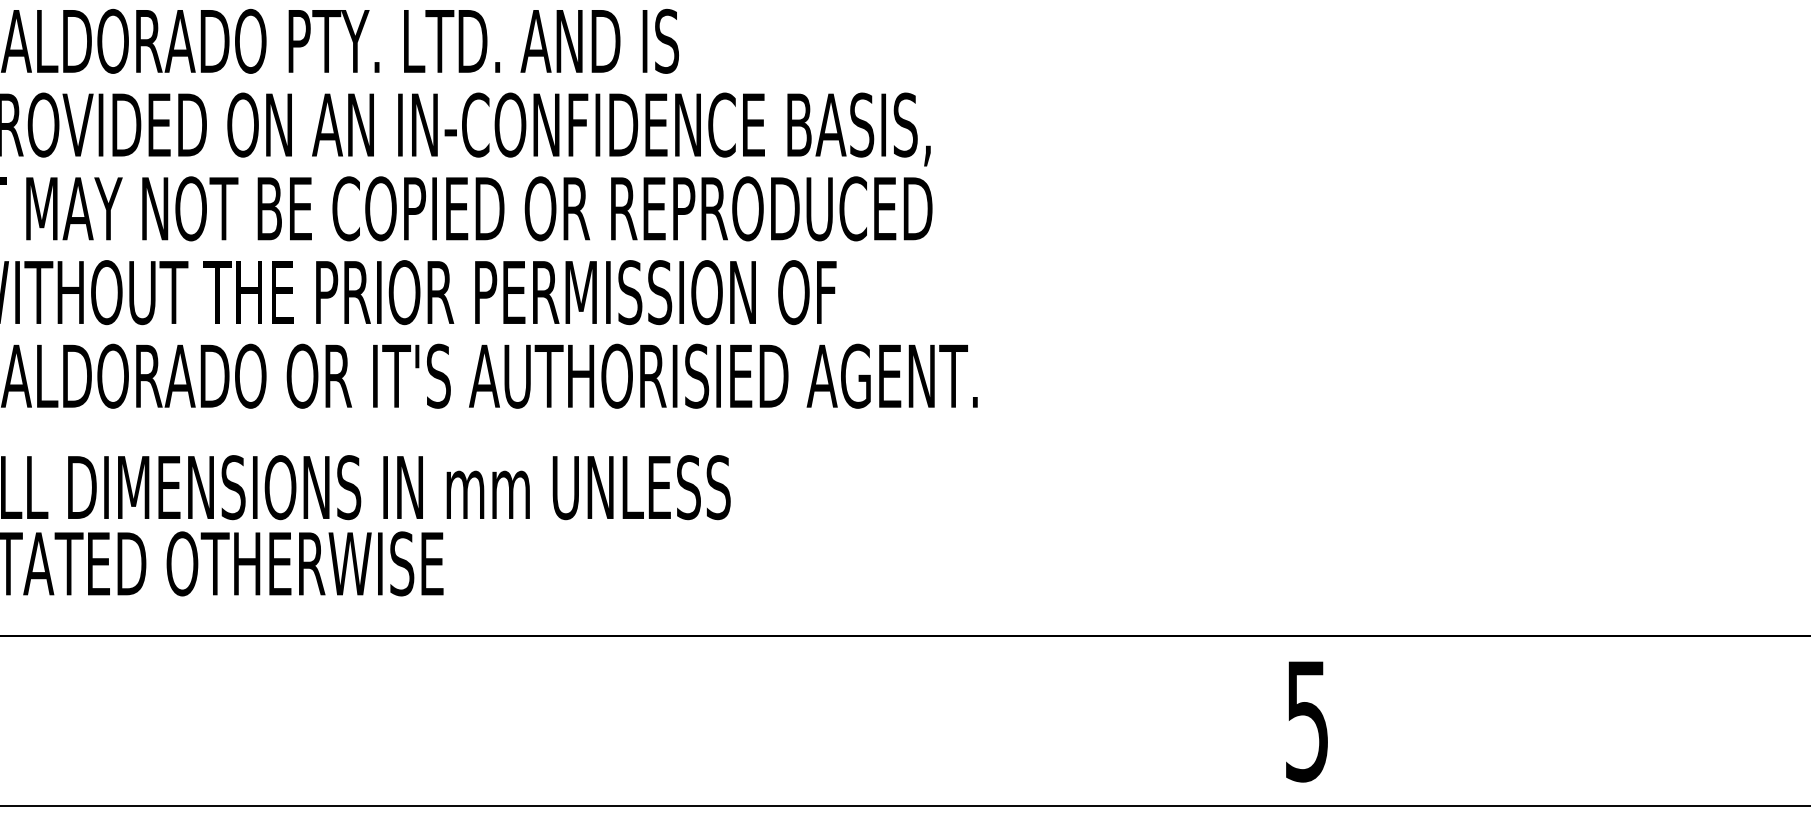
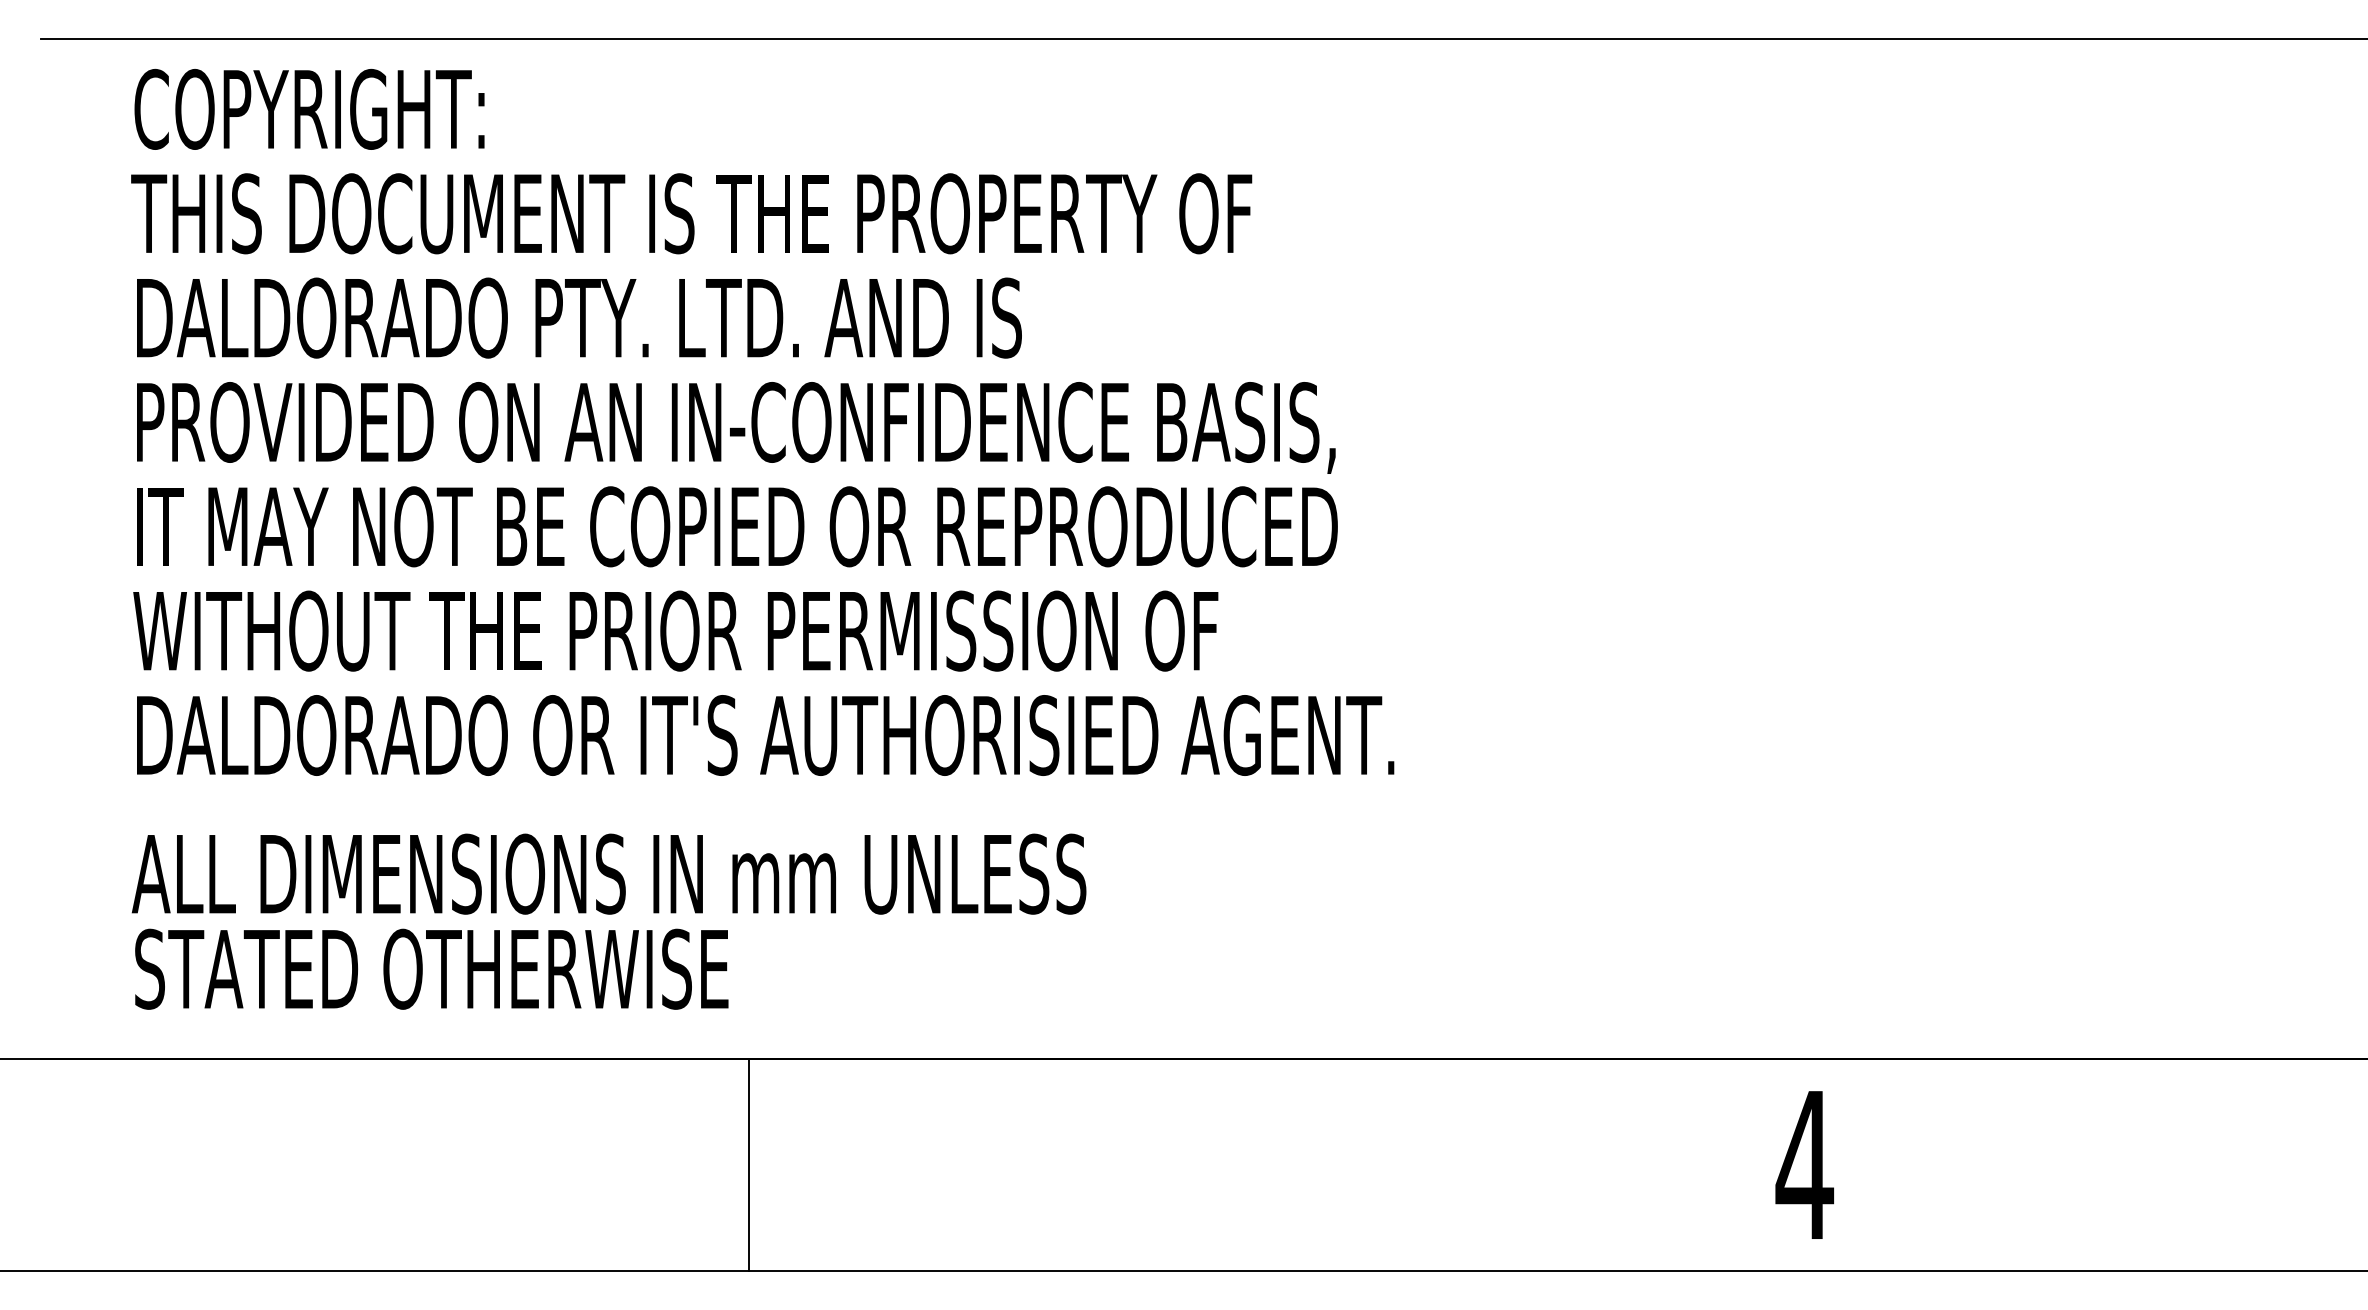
line: (460, 720) -> (749, 1164), added
text: (1306, 722) -> (1804, 1166), 5 -> 4

